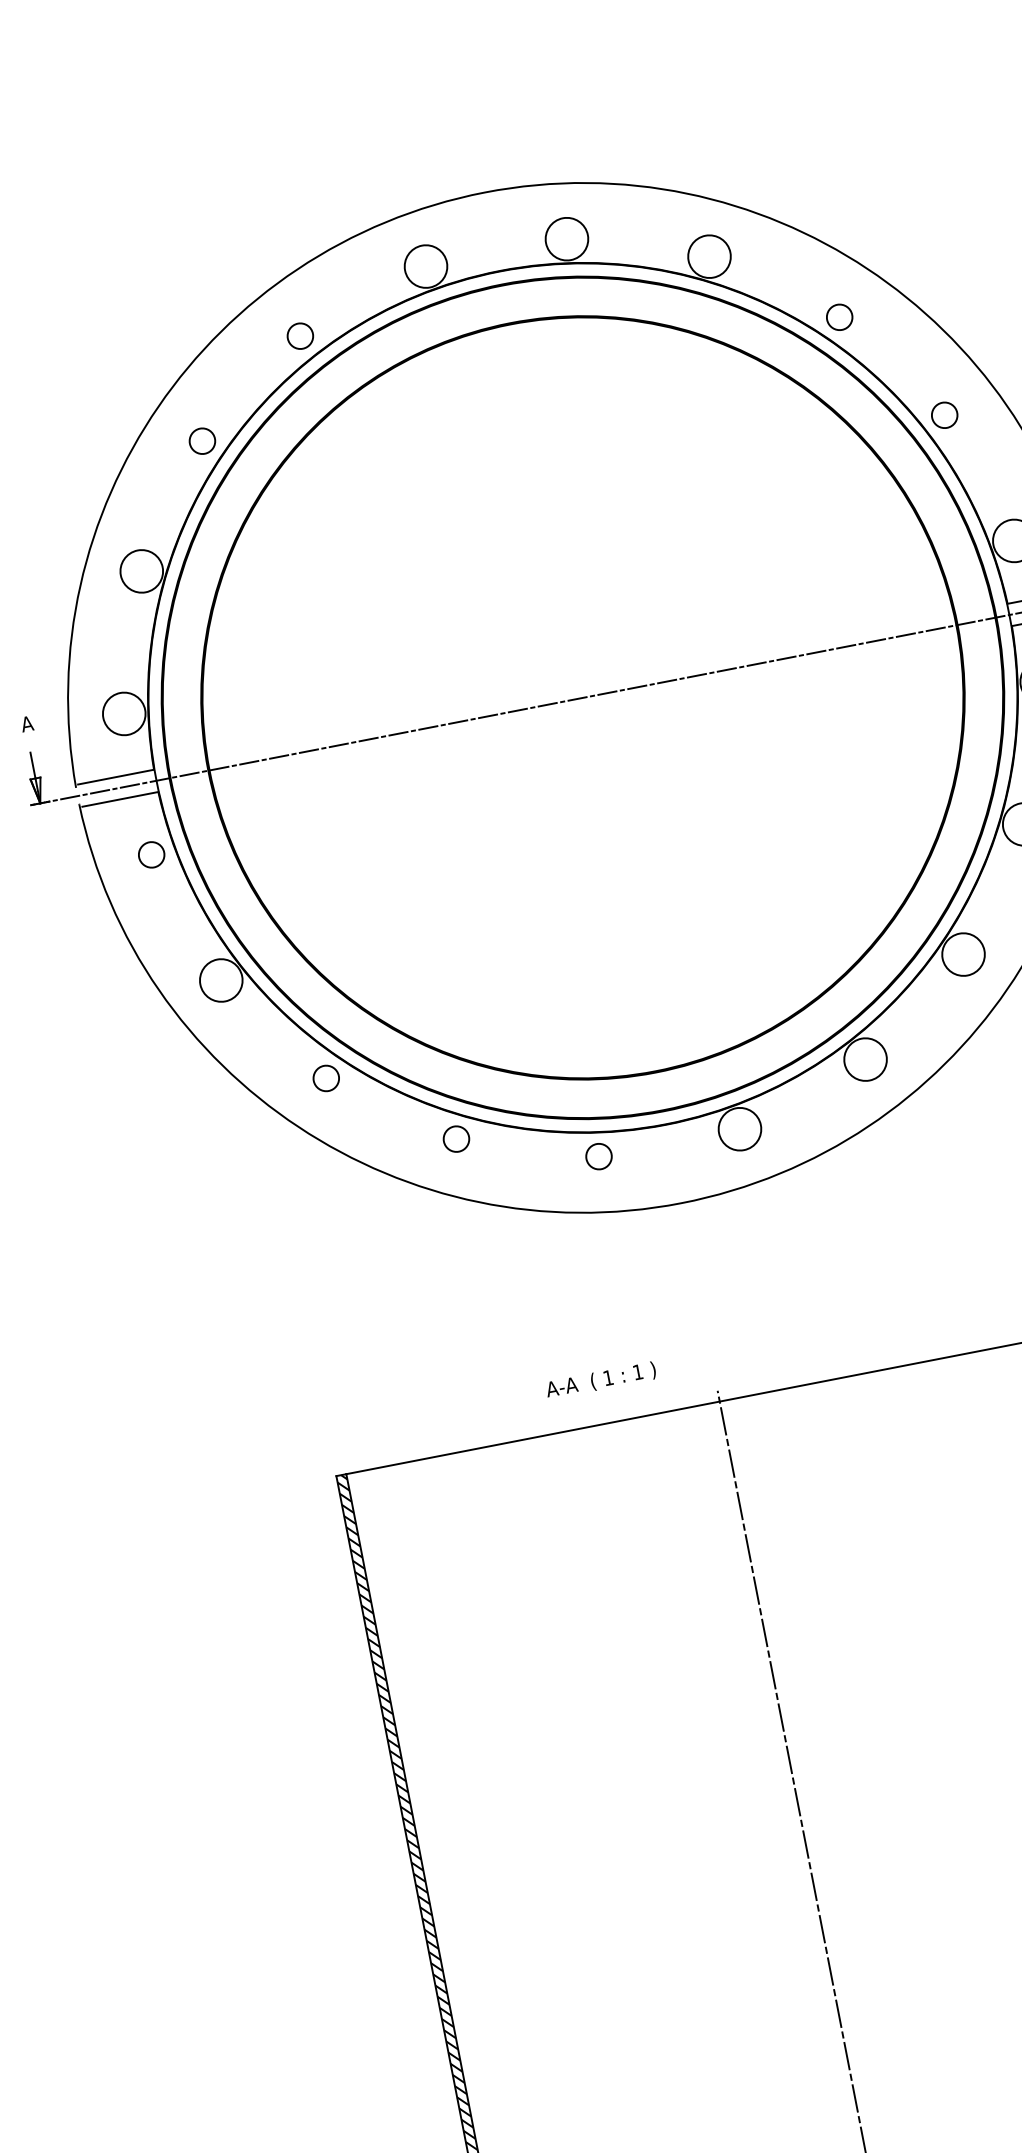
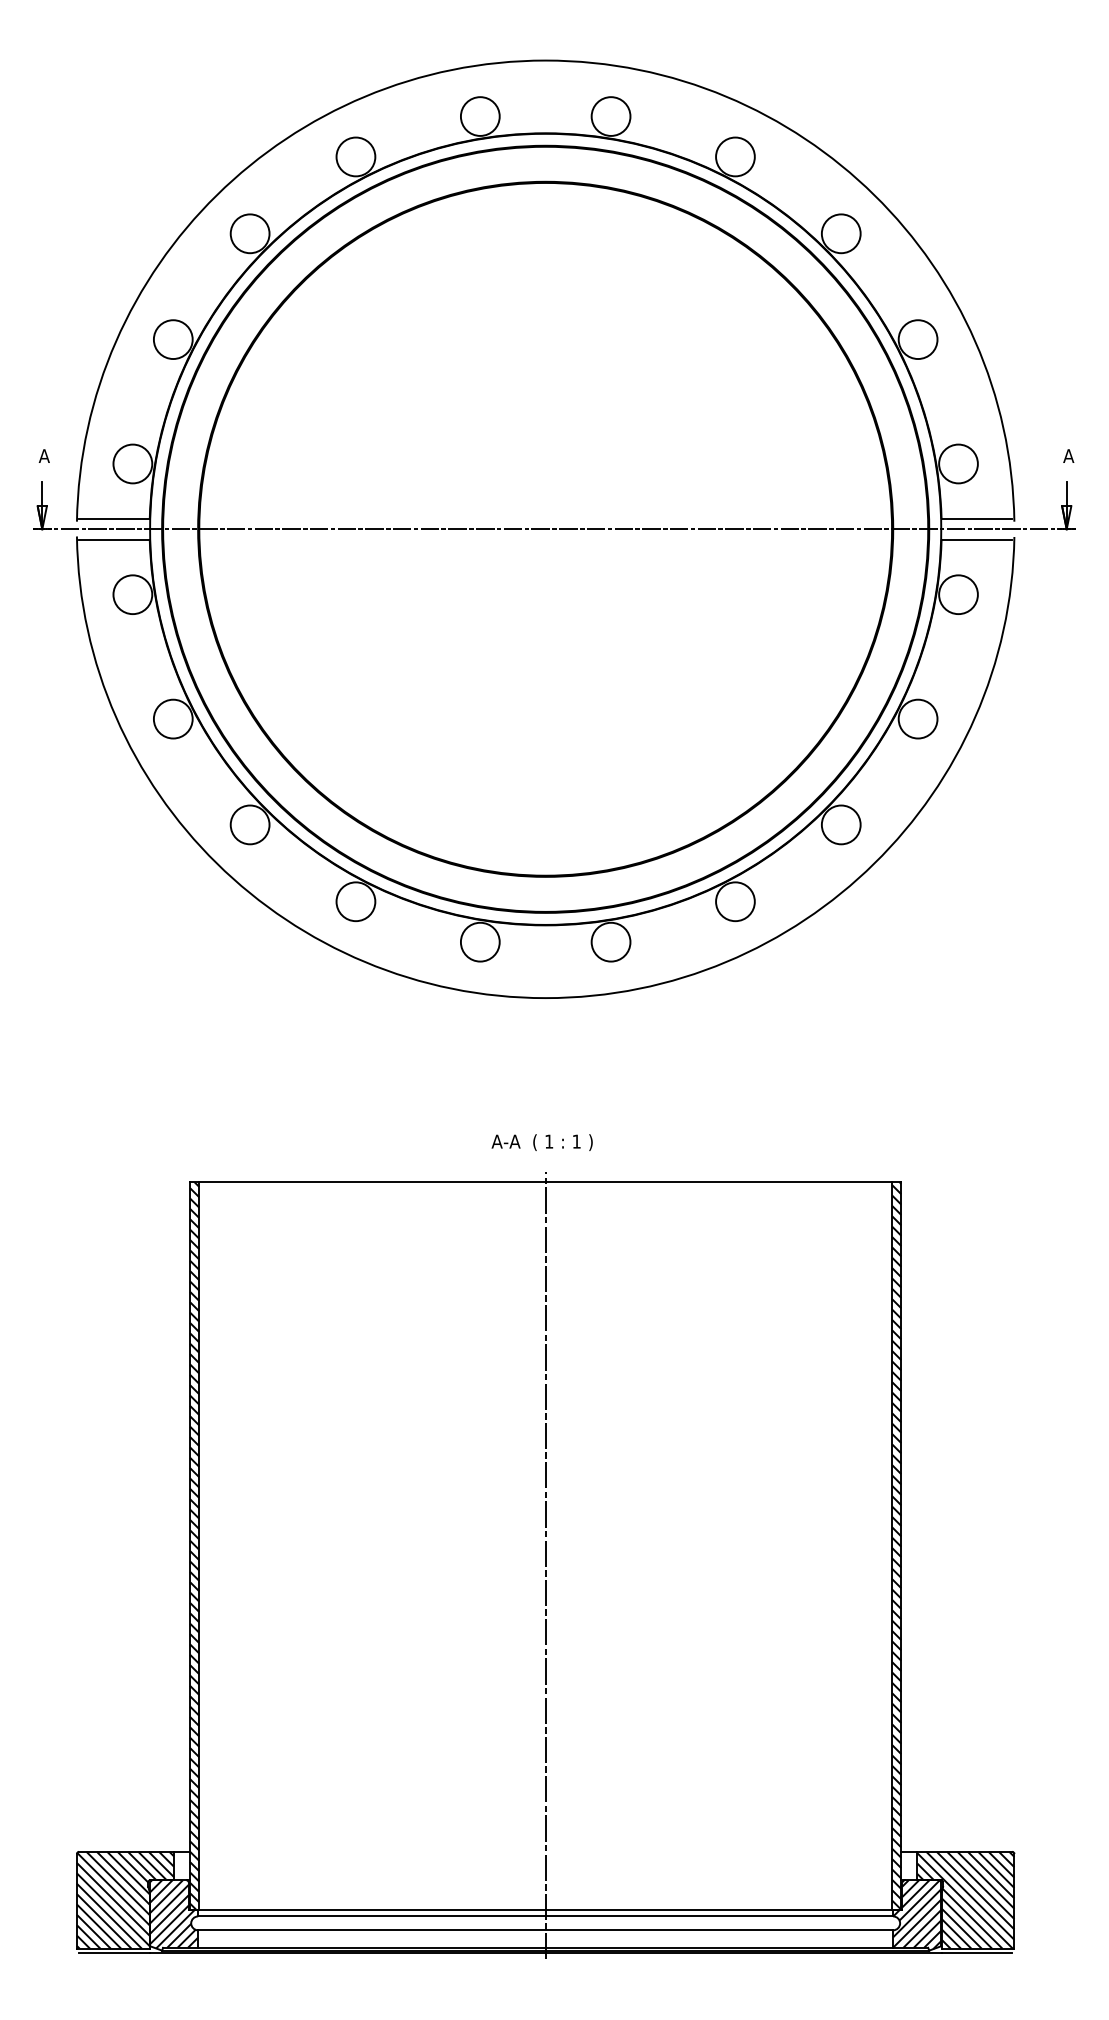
circle: (838, 317) -> (840, 233), size x1.67
circle: (299, 335) -> (355, 156), size x1.67
circle: (944, 415) -> (917, 339), size x1.67
circle: (201, 441) -> (249, 233), size x1.67
circle: (151, 854) -> (132, 594), size x1.67
circle: (325, 1078) -> (249, 824), size x1.67
circle: (455, 1138) -> (355, 901), size x1.67
circle: (598, 1156) -> (479, 941), size x1.67
text: (600, 1380) -> (541, 1142), moved

